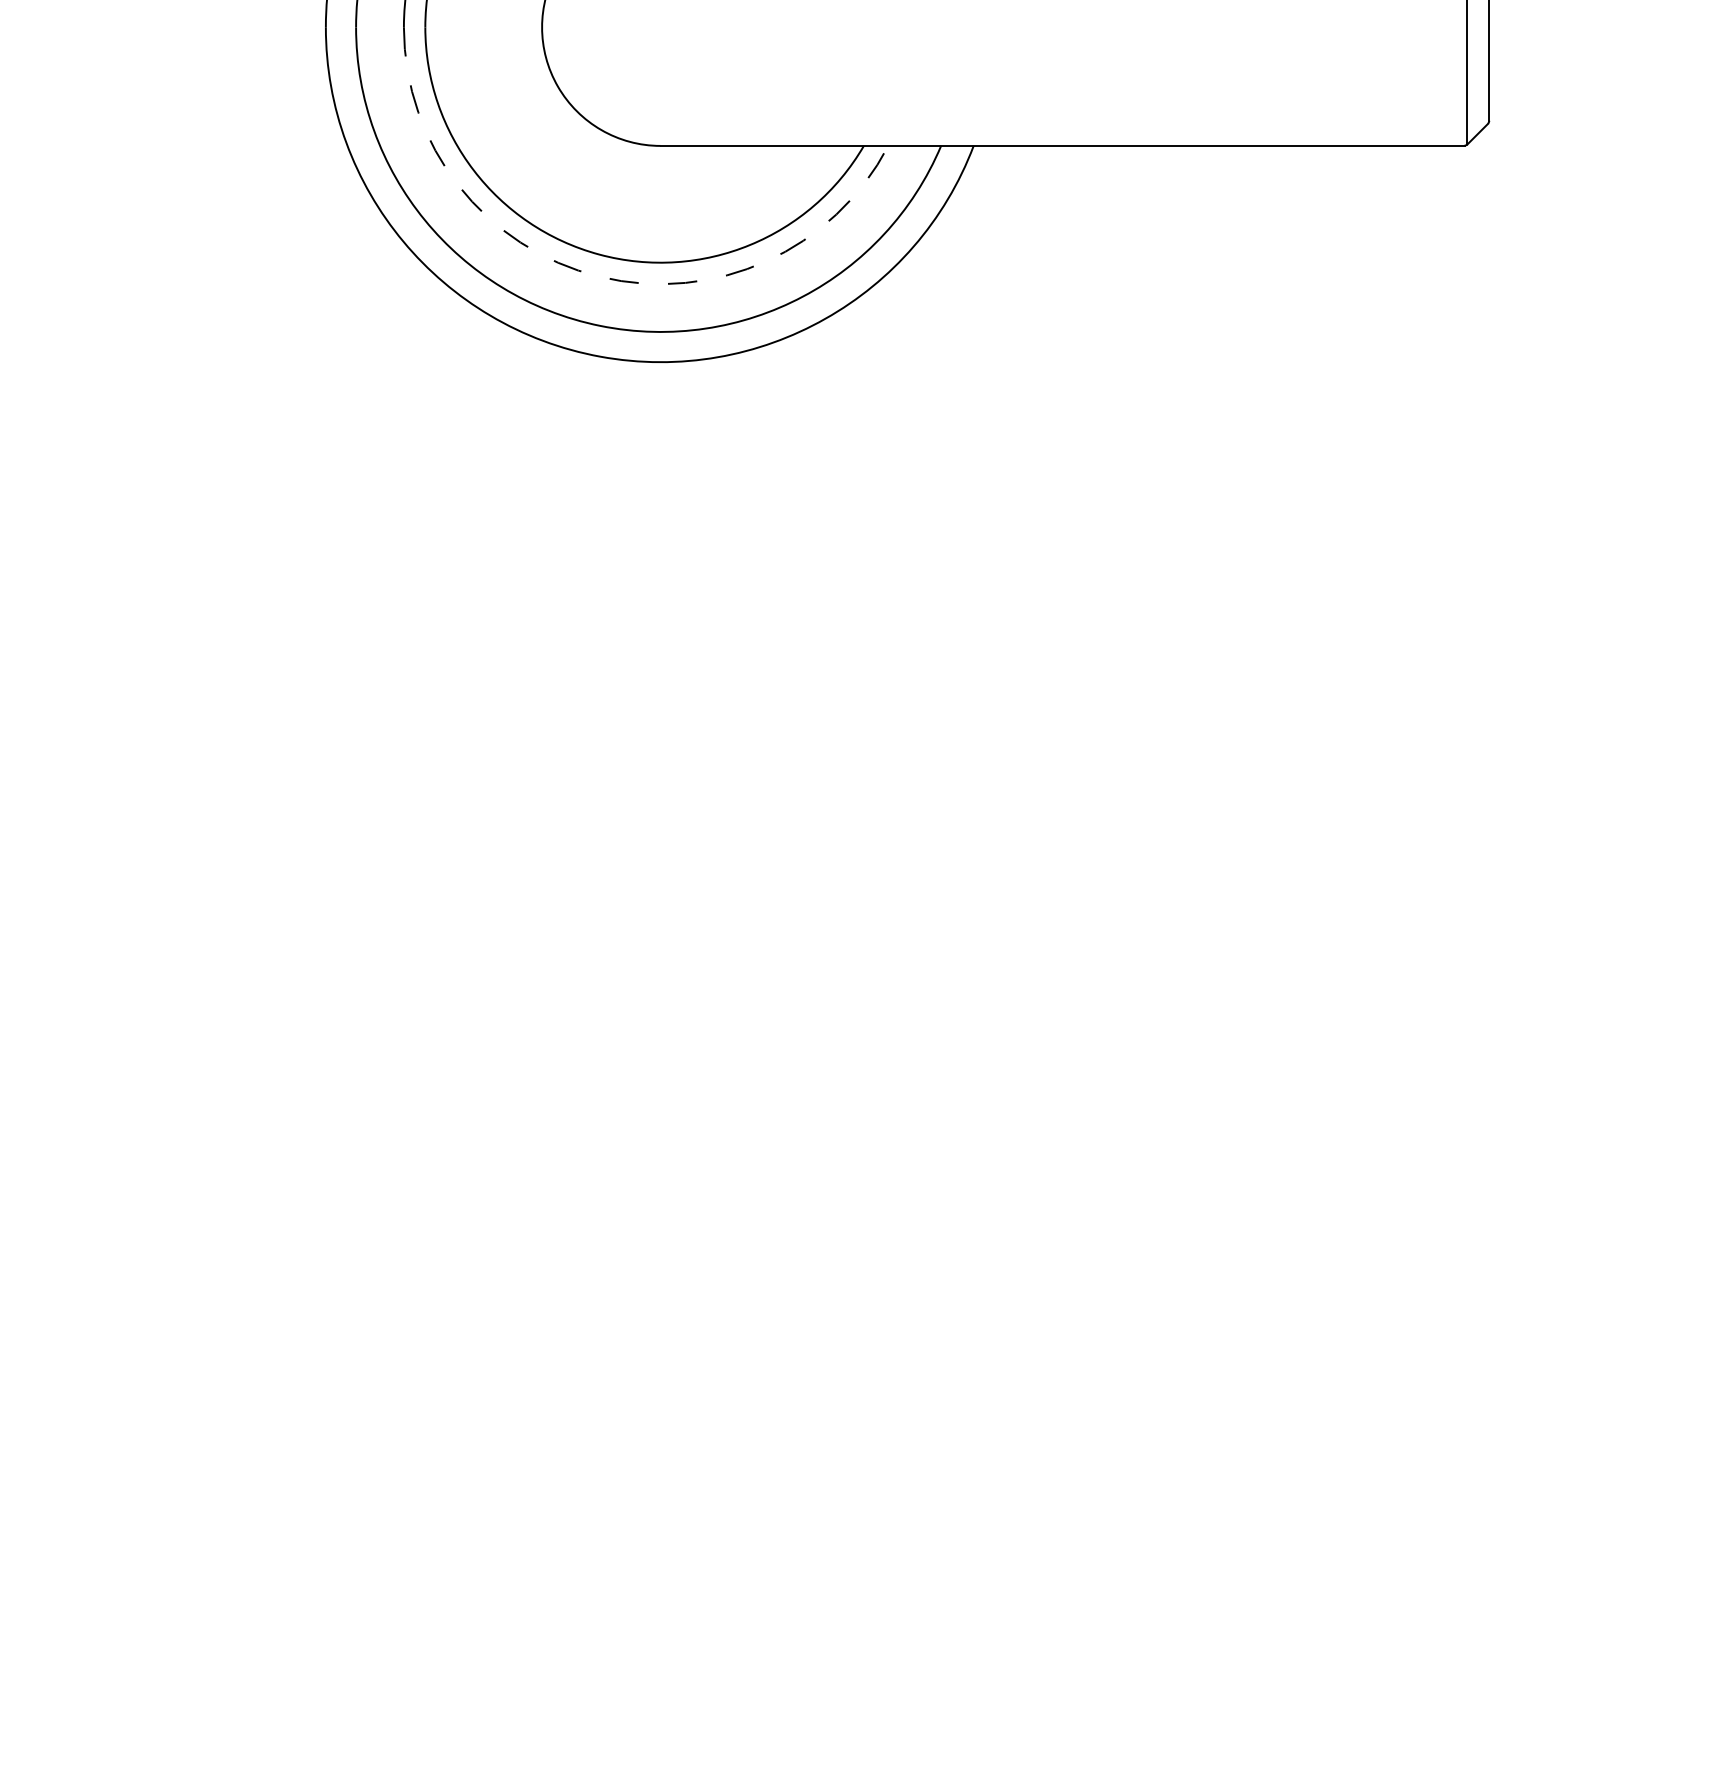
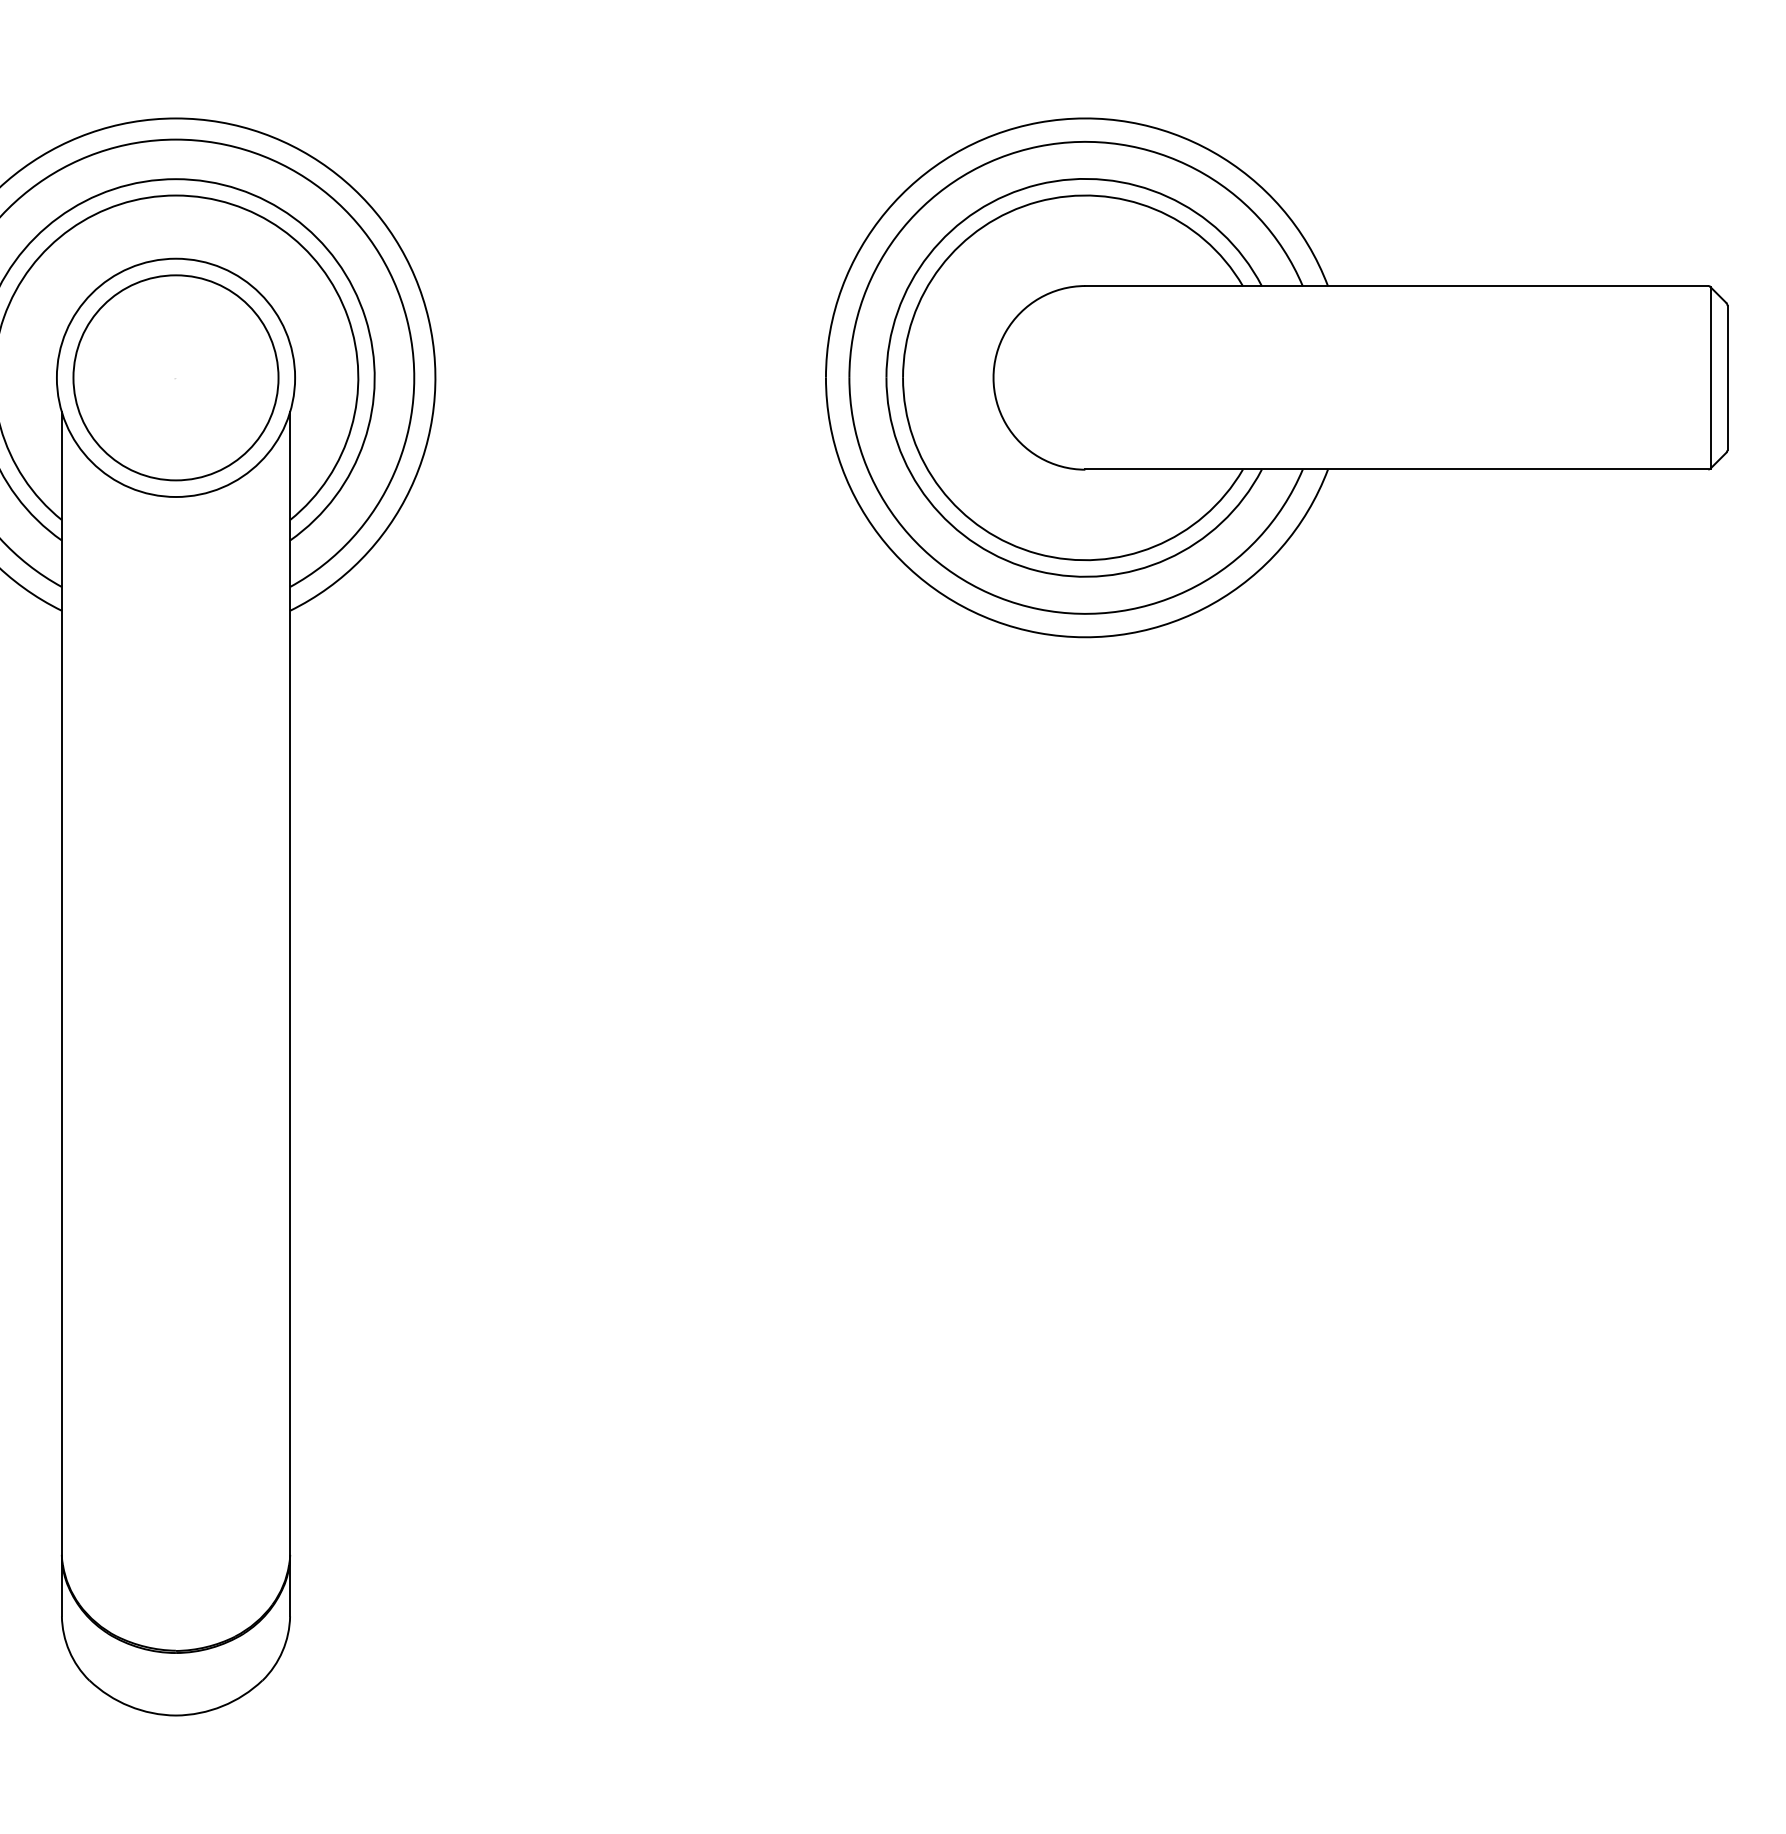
arc: (600, 277) -> (1038, 571), dashed -> solid

